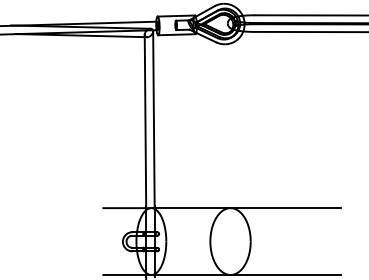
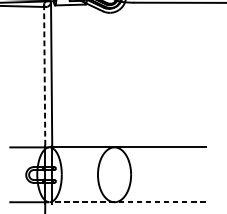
line: (145, 120) -> (44, 75), solid -> dashed
line: (245, 274) -> (126, 201), solid -> dashed

